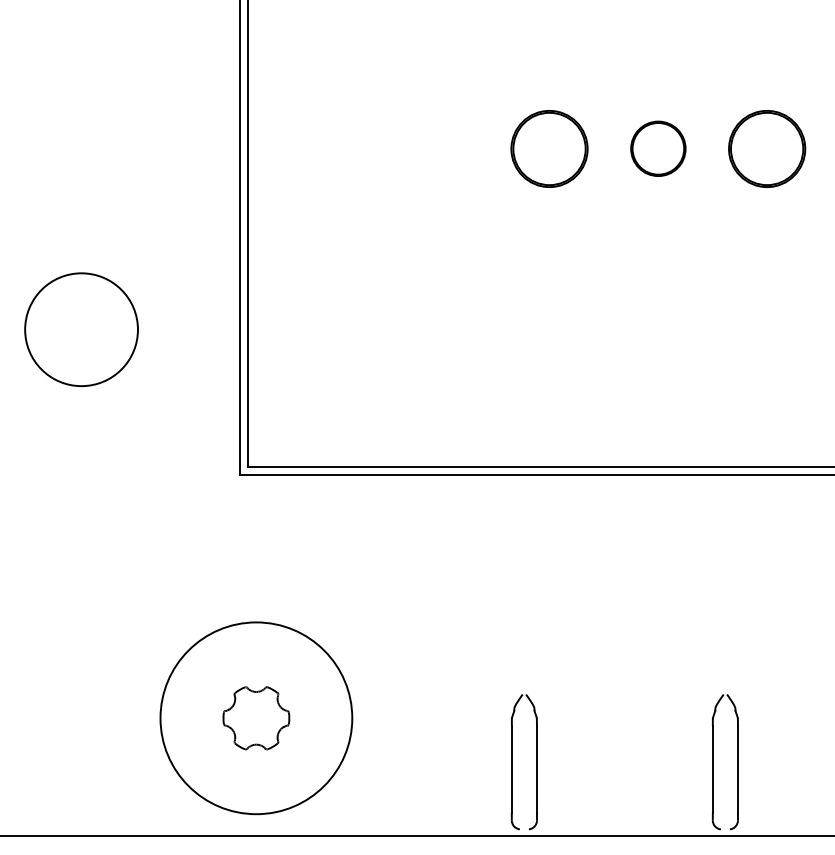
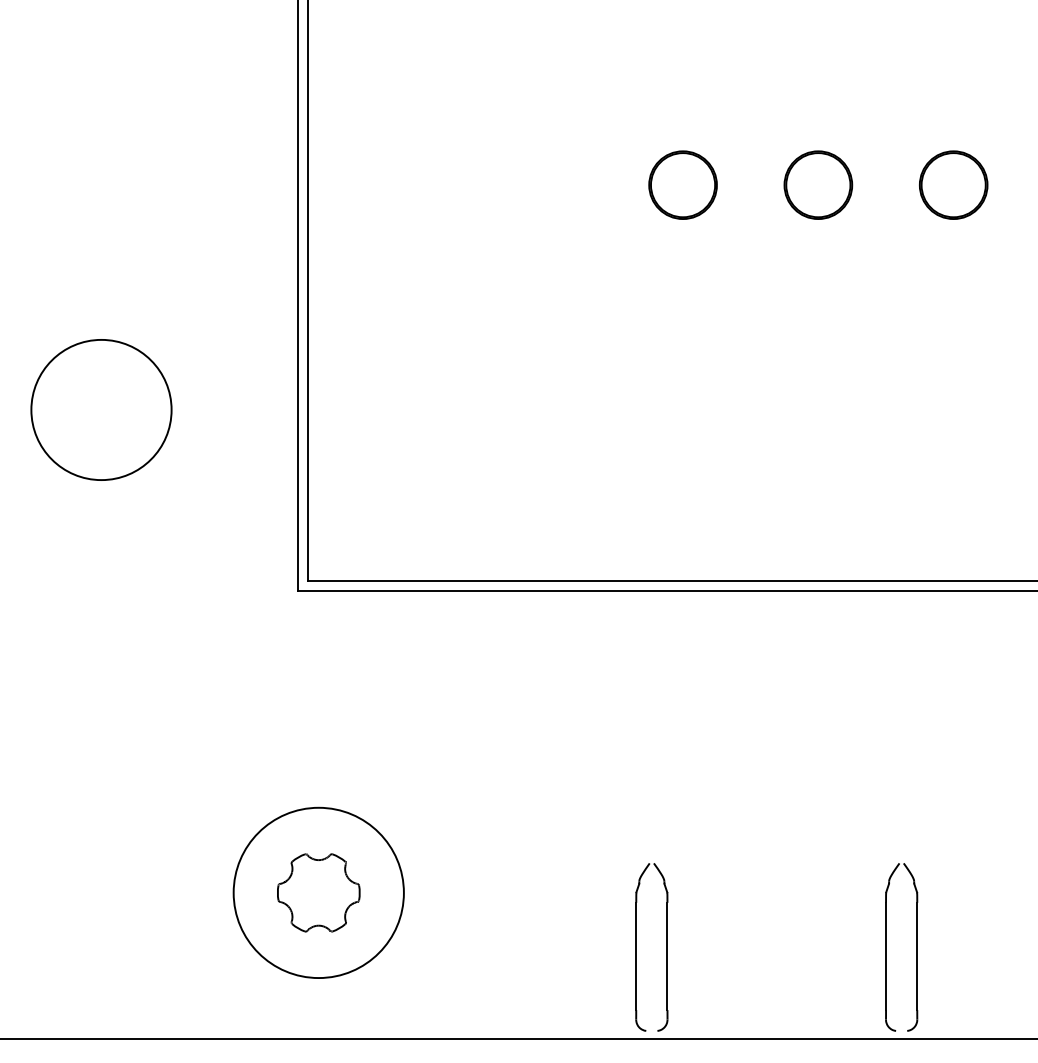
part: (549, 148) -> (683, 184), size x0.71
part: (767, 148) -> (953, 184), size x0.71
circle: (255, 717) -> (317, 891), size x0.71

